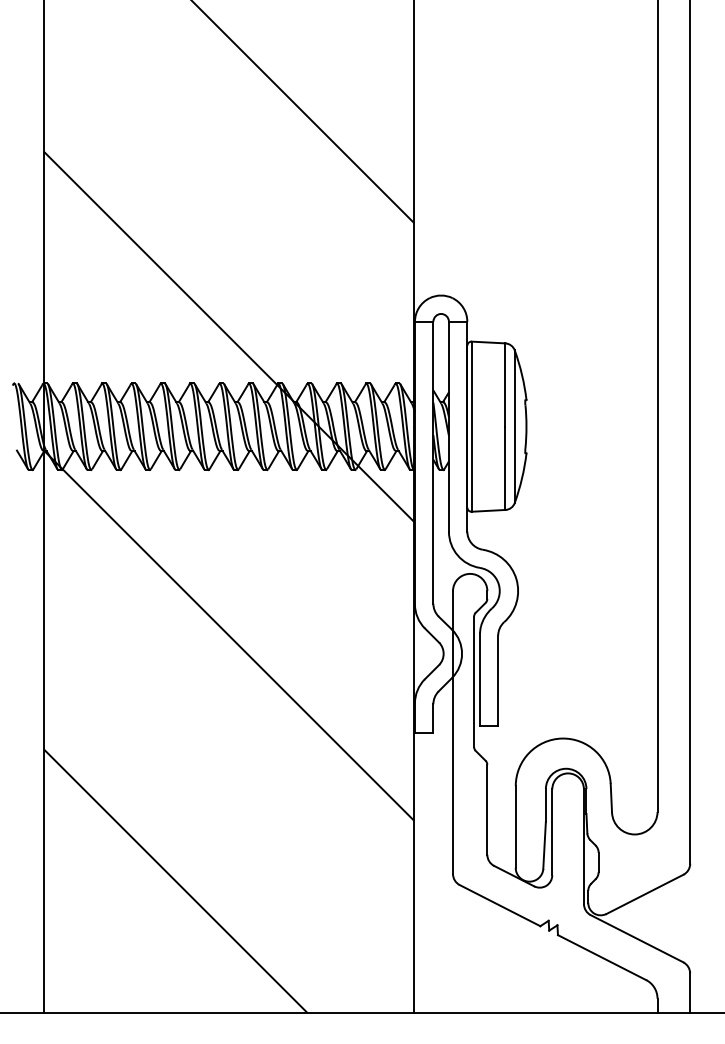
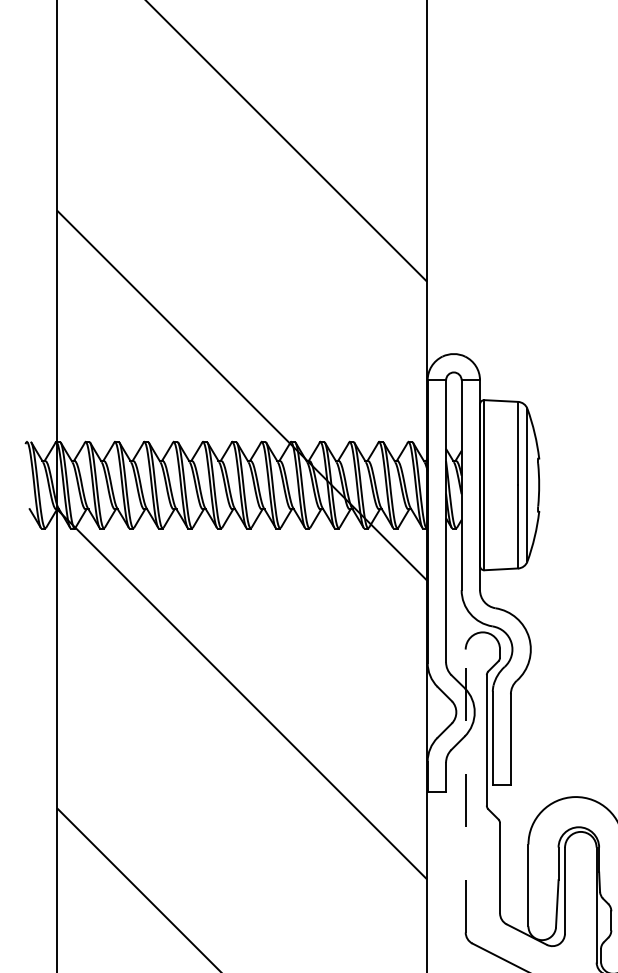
line: (453, 732) -> (466, 791), solid -> dashed

